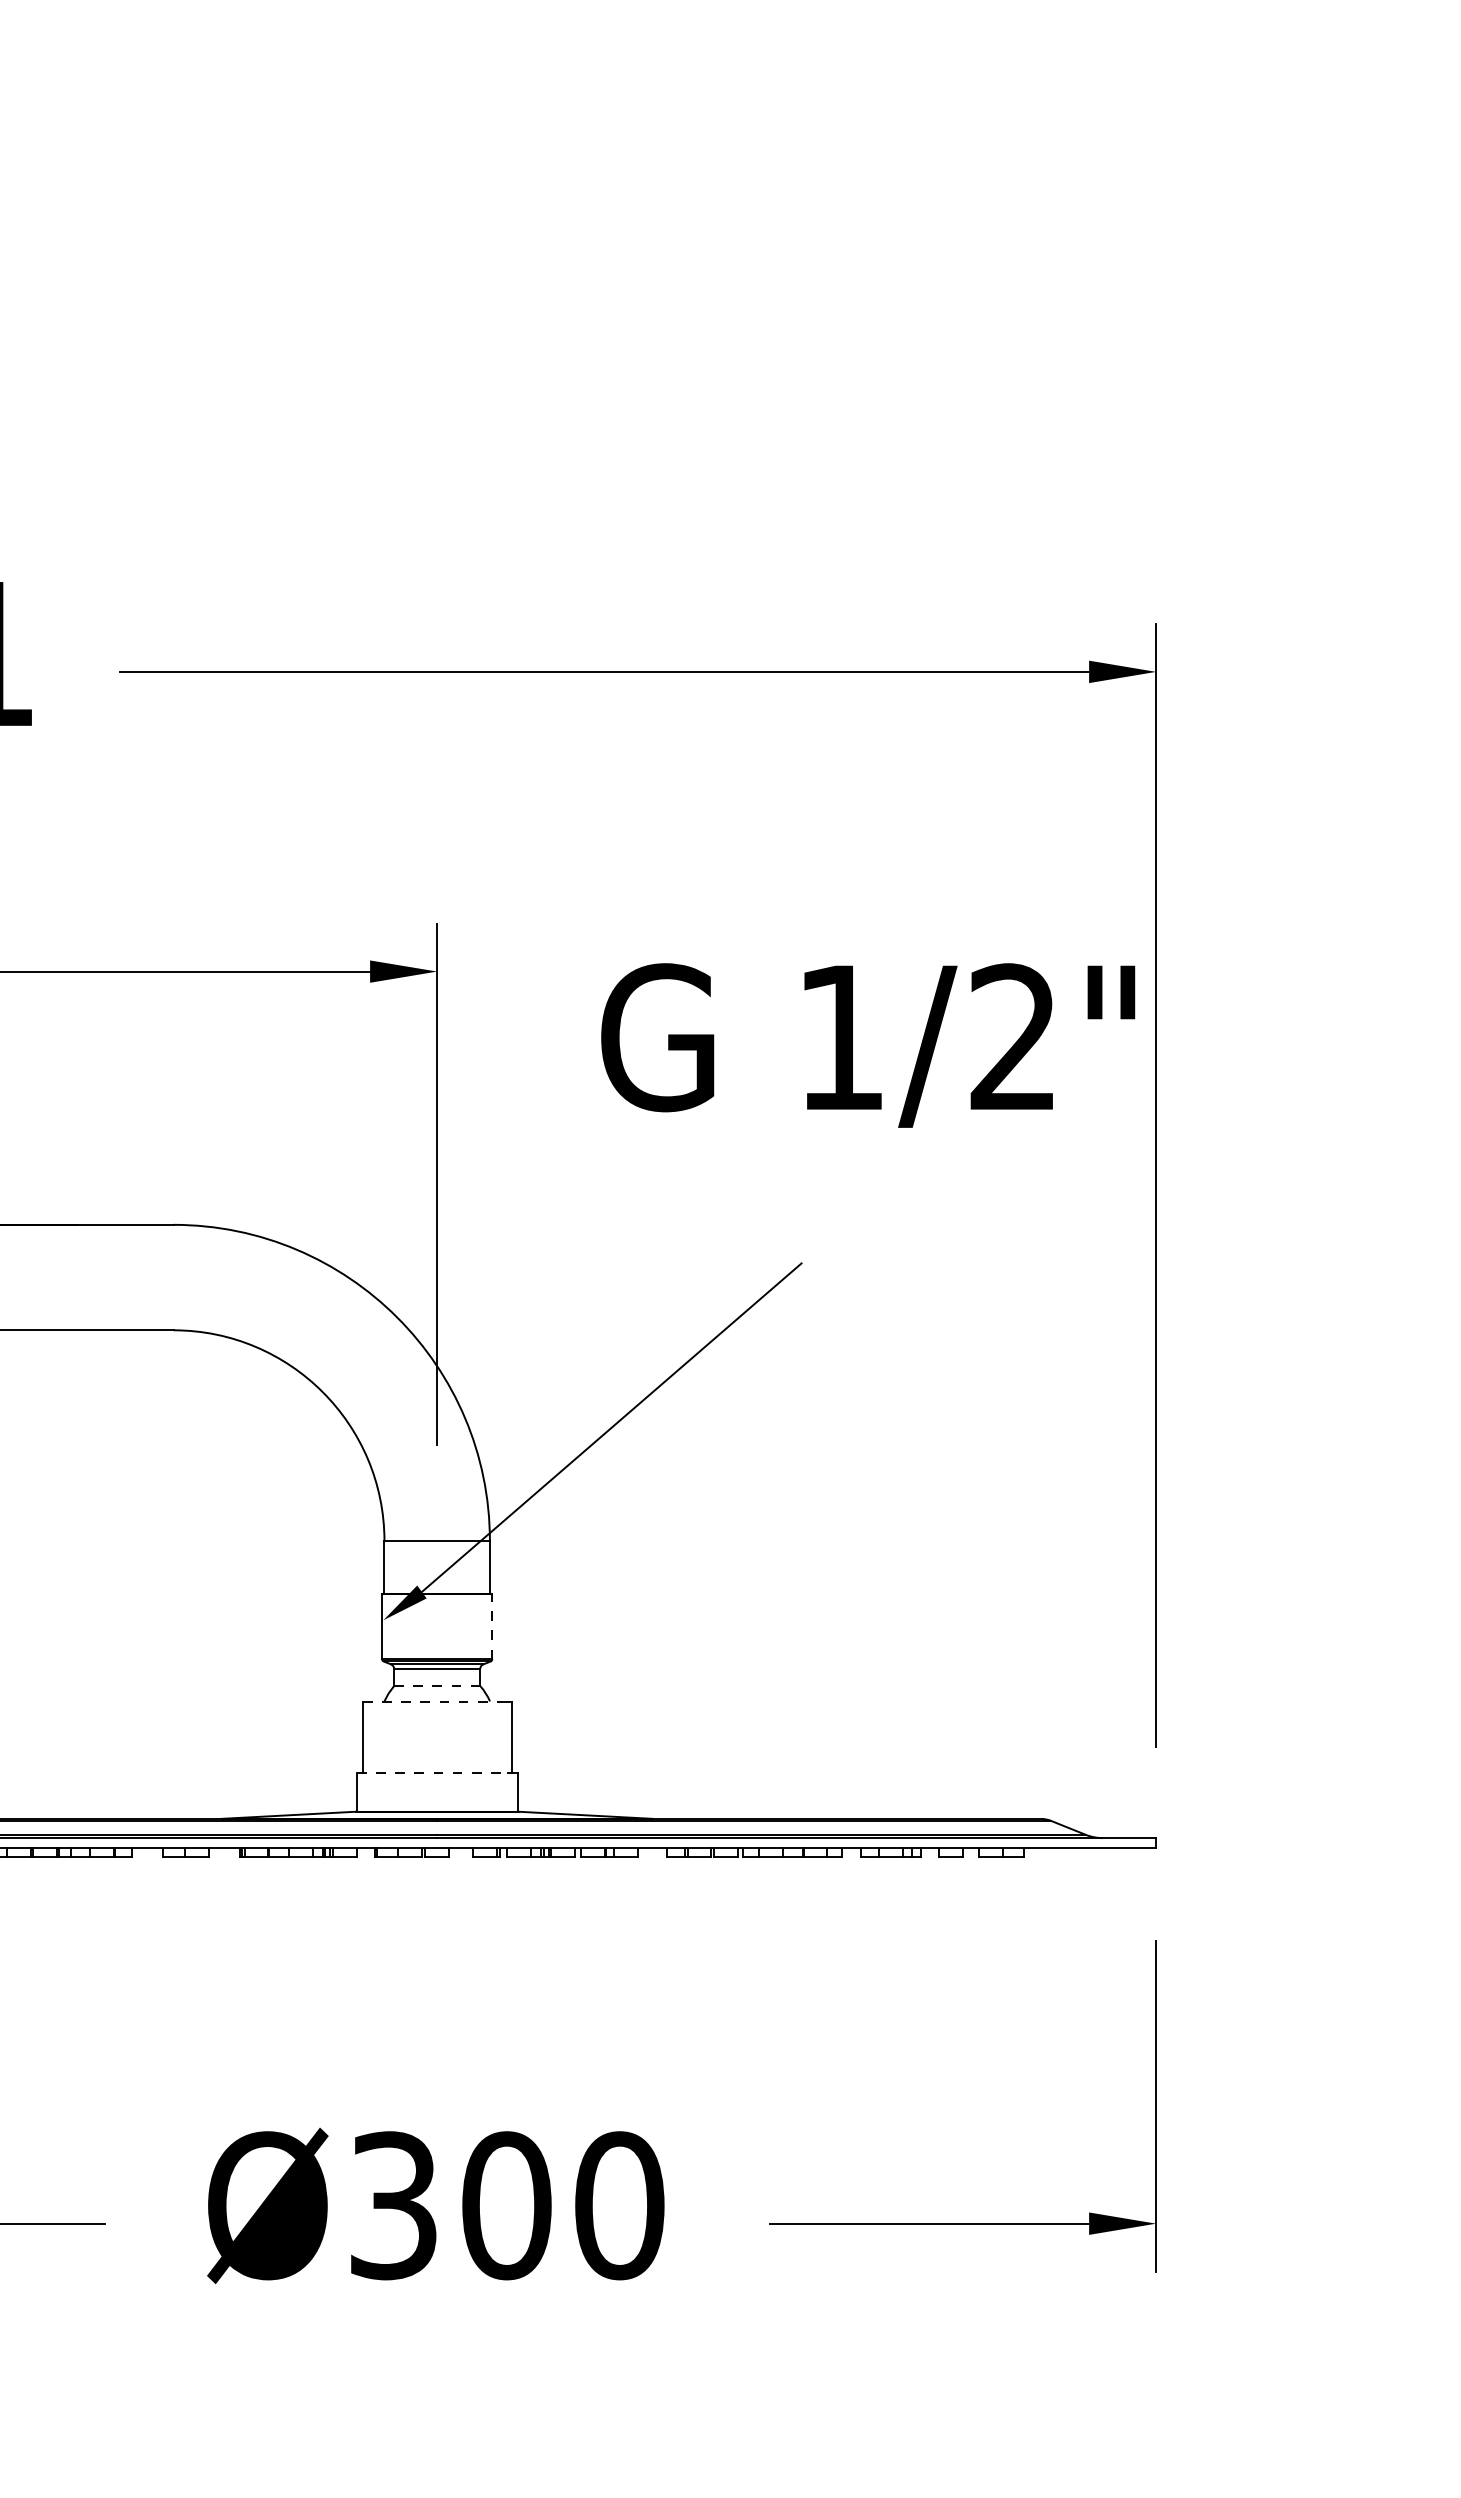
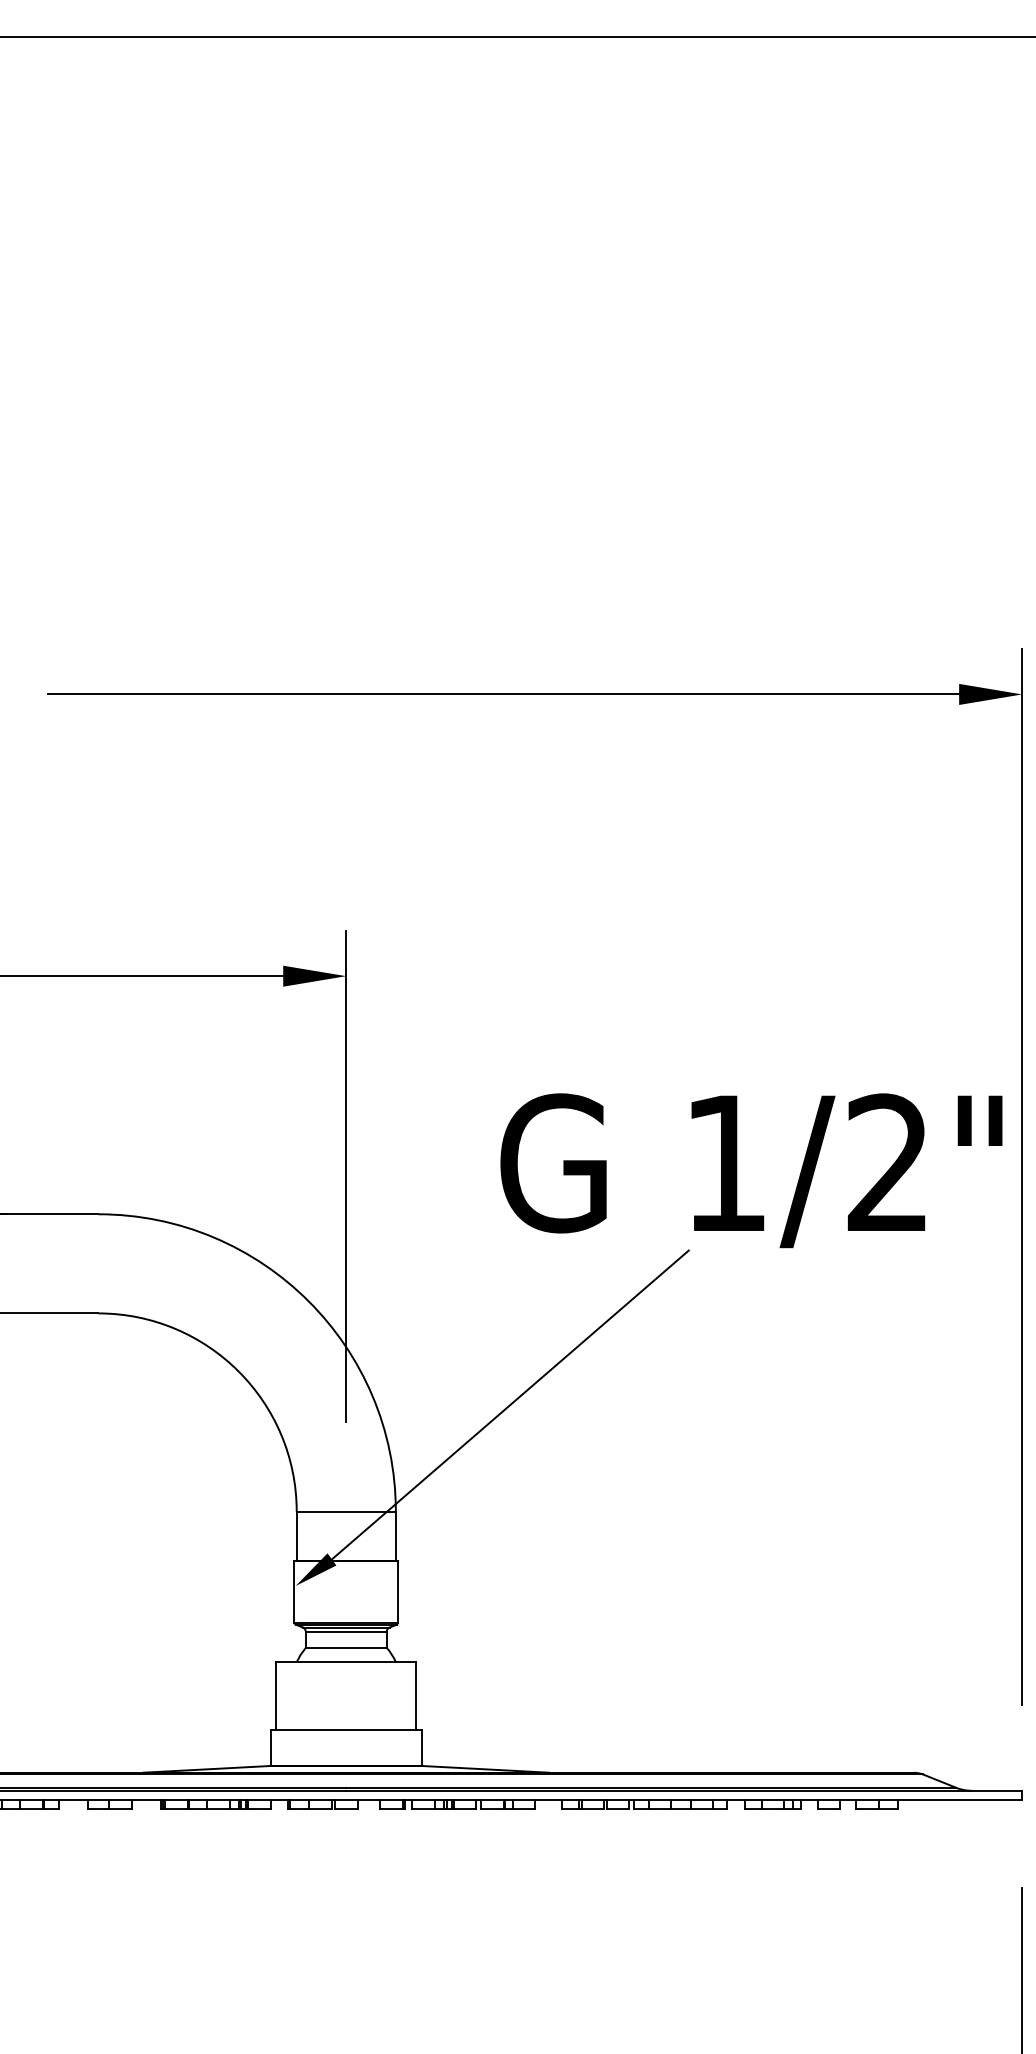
text: (868, 1045) -> (751, 1170), moved
line: (492, 1626) -> (398, 1591), dashed -> solid
line: (437, 1686) -> (346, 1648), dashed -> solid
line: (432, 1701) -> (341, 1662), dashed -> solid
line: (432, 1773) -> (341, 1730), dashed -> solid

